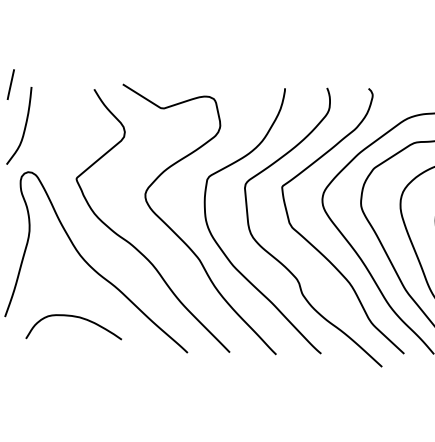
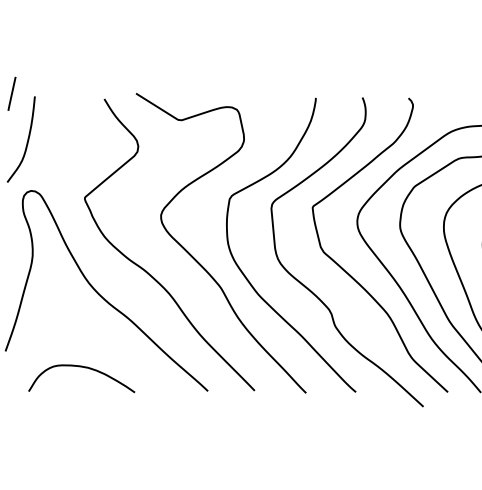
curve: (77, 317) -> (85, 368), moved

